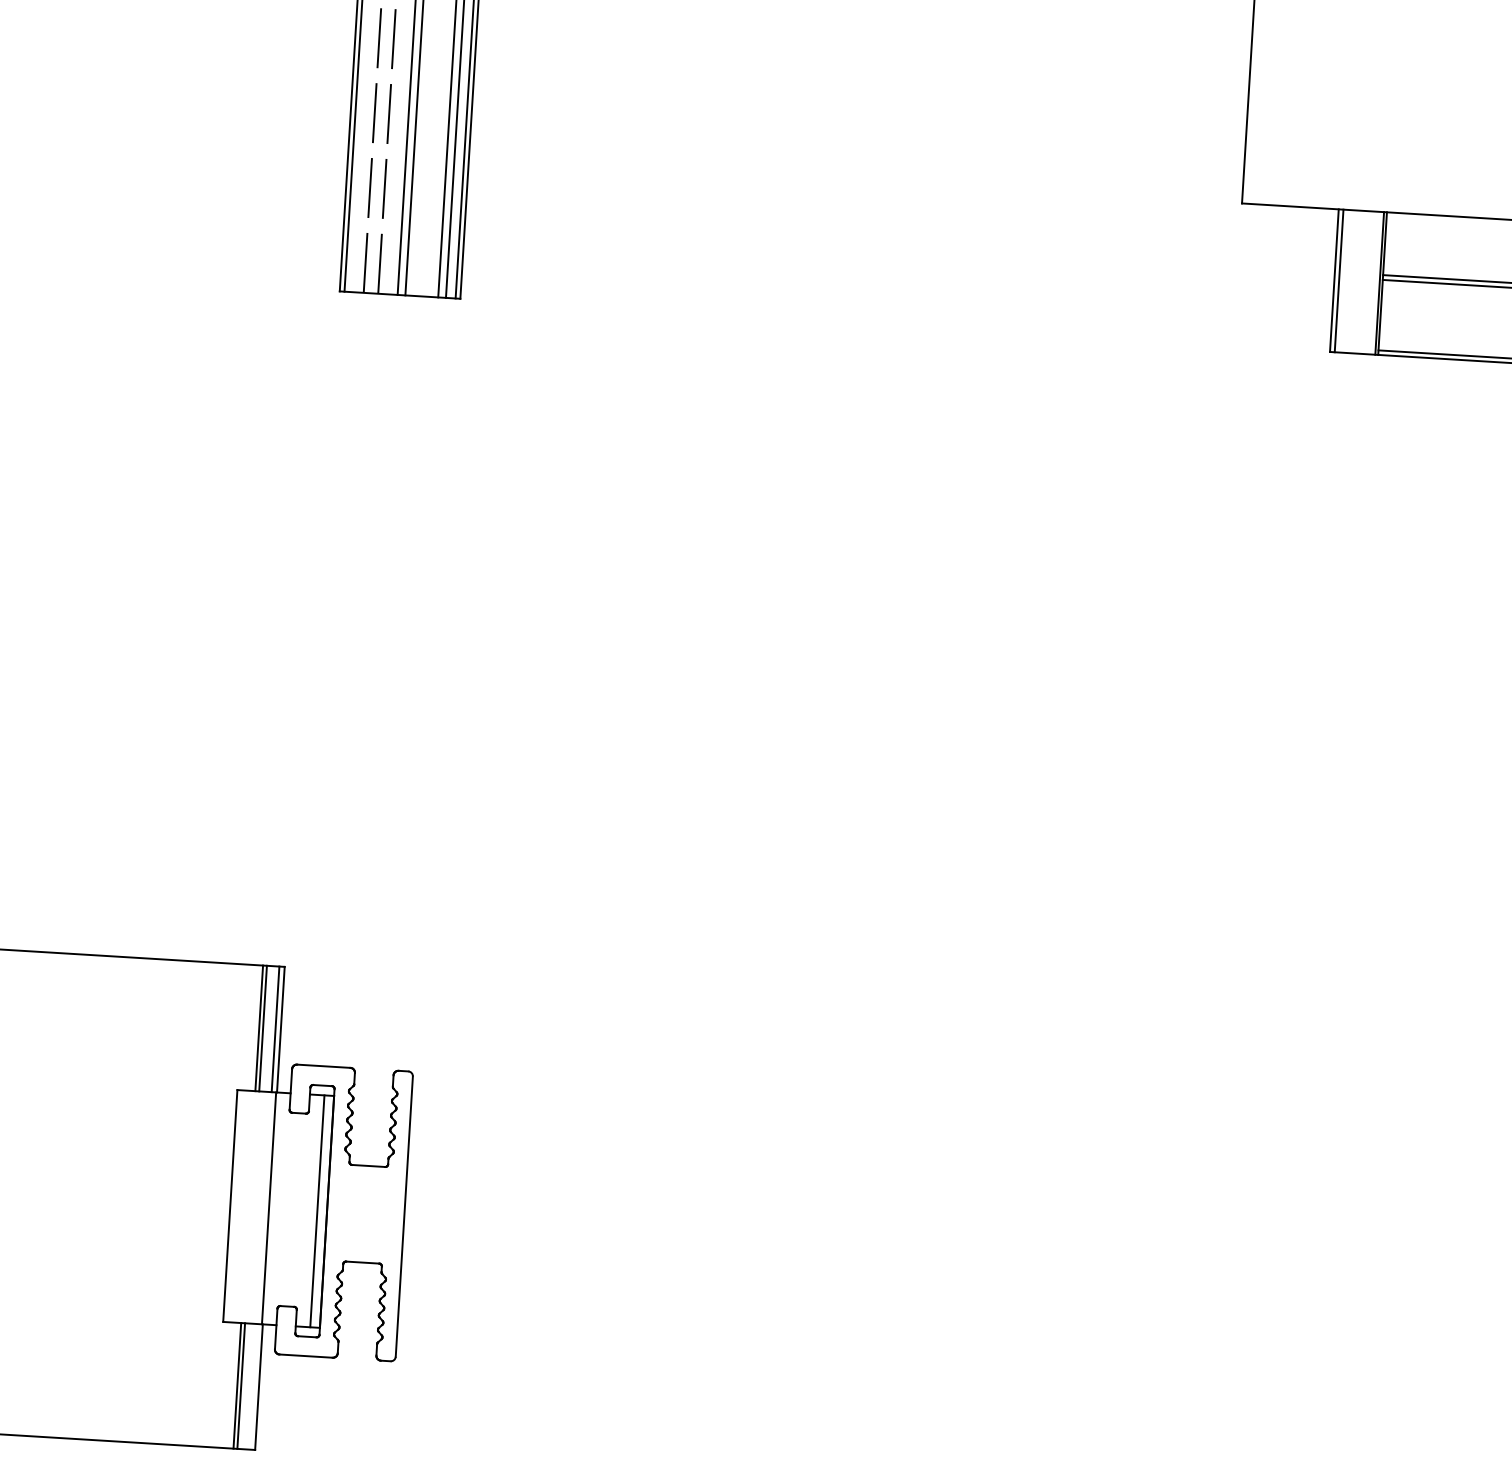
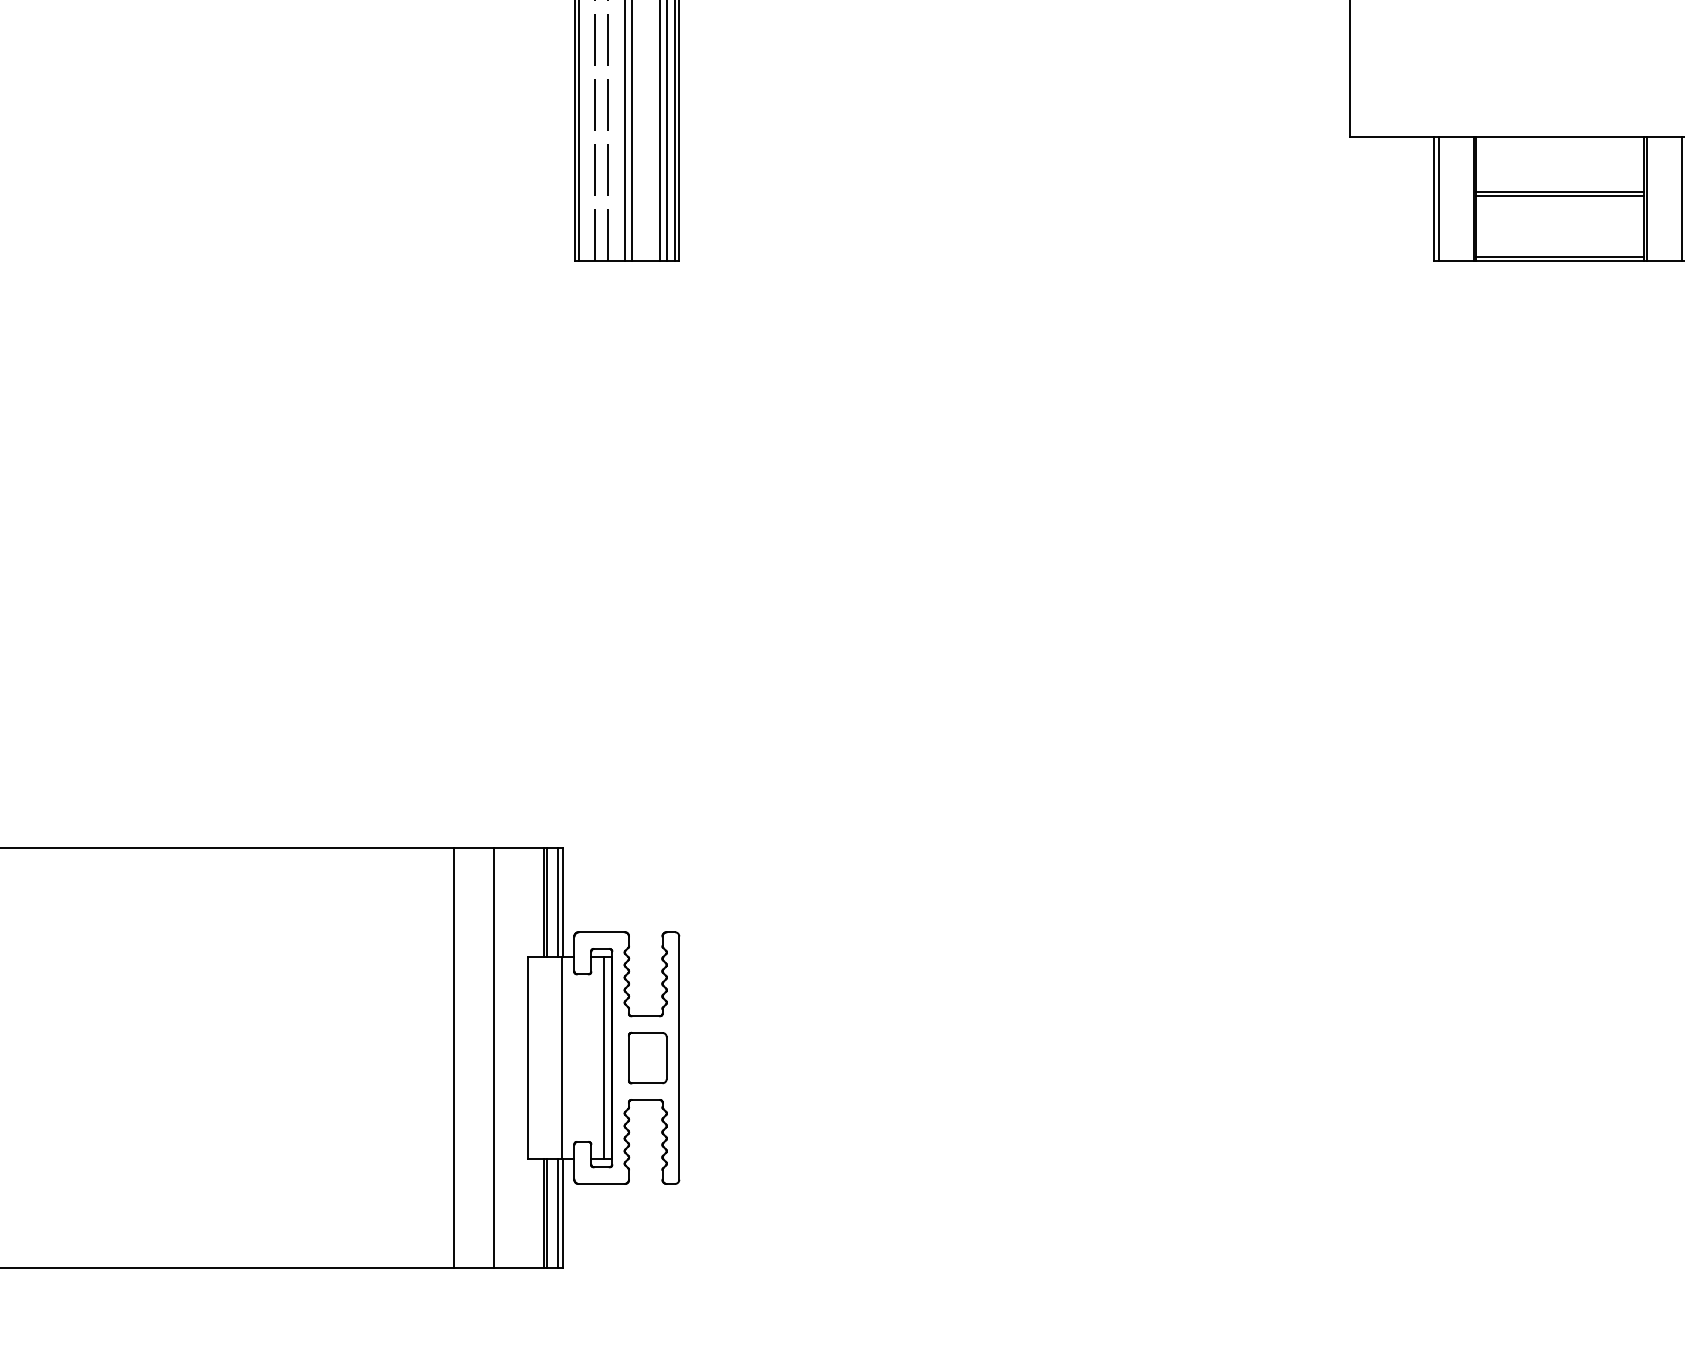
line: (145, 1200) -> (454, 1057), added
line: (191, 1202) -> (494, 1057), added
part: (367, 1213) -> (647, 1057), added
line: (254, 1385) -> (558, 1212), added

